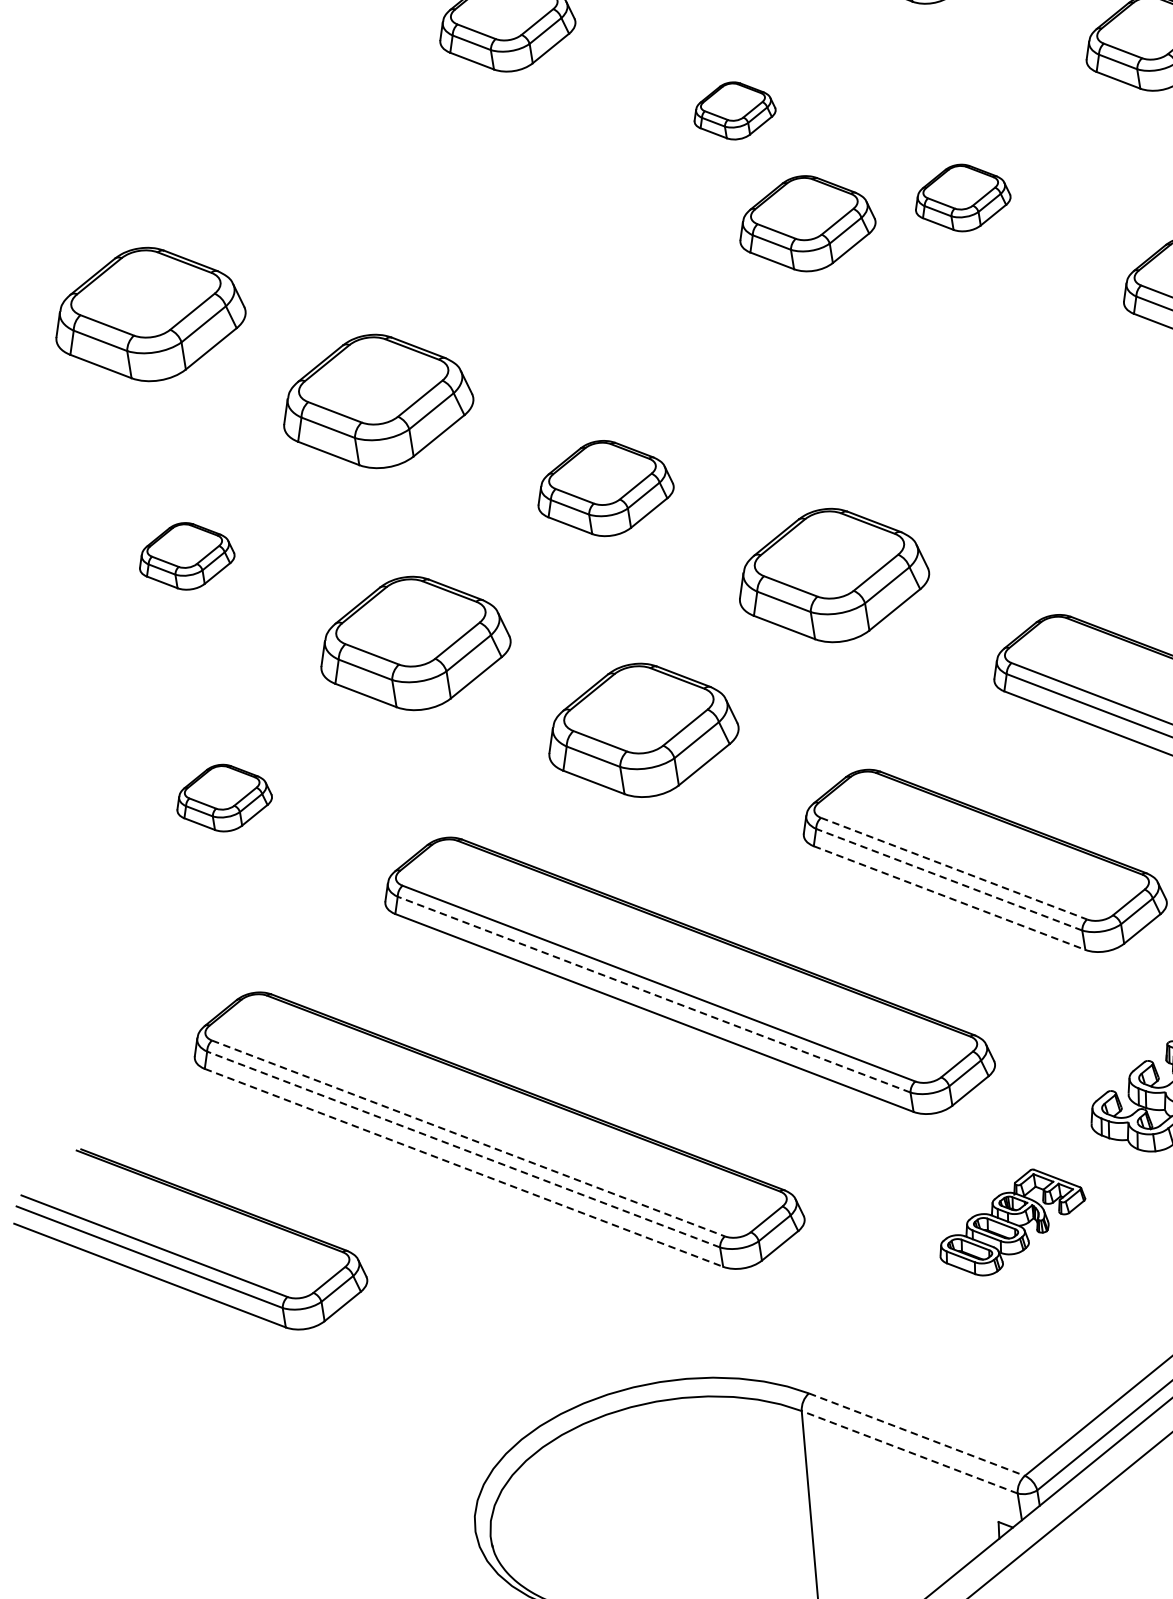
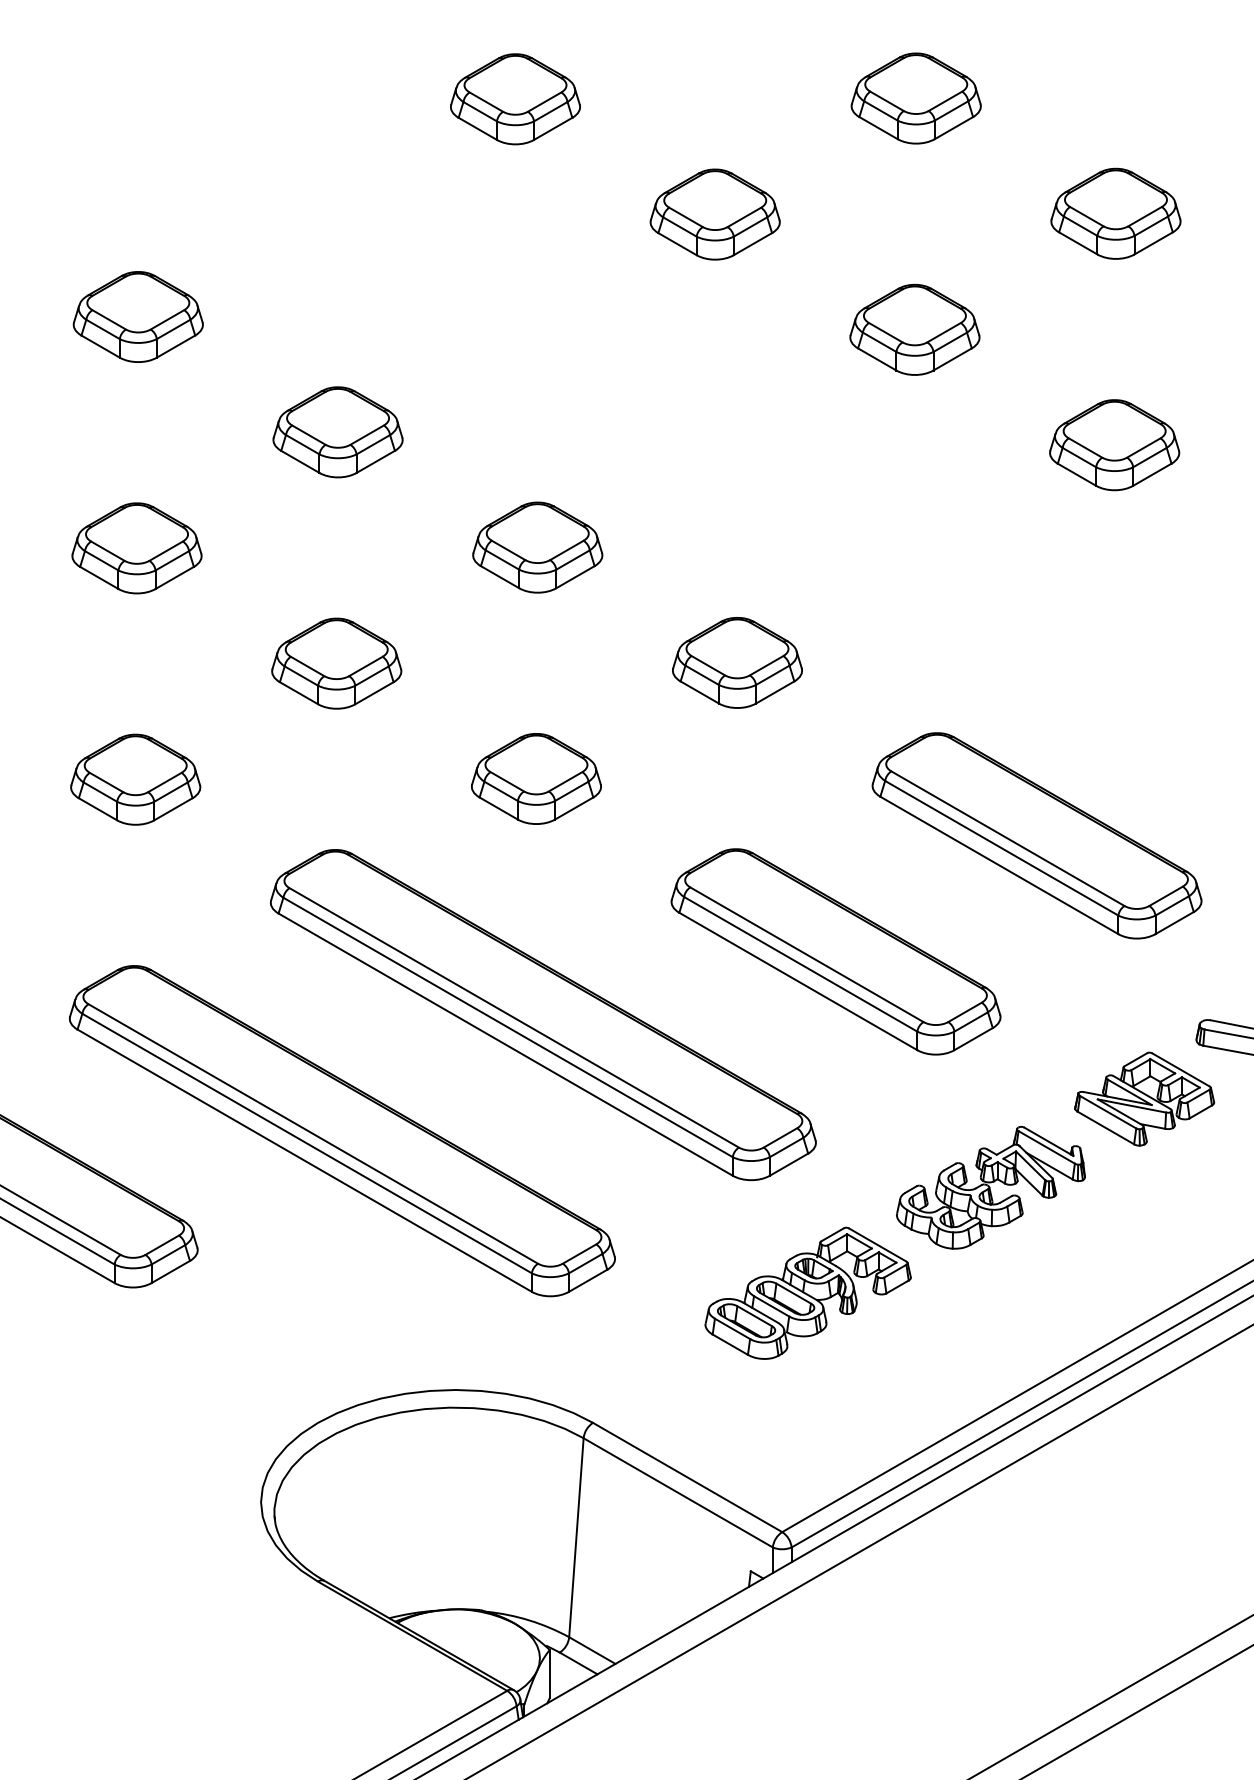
part: (733, 110) -> (714, 214), size x1.67
part: (961, 197) -> (914, 329), size x1.43
part: (806, 223) -> (765, 330), removed
part: (148, 314) -> (137, 316), size x0.71
part: (376, 401) -> (337, 432), size x0.71
part: (185, 556) -> (136, 548), size x1.43
part: (832, 575) -> (737, 662), size x0.71
part: (414, 643) -> (336, 663), size x0.71
part: (642, 729) -> (536, 778), size x0.71
part: (223, 797) -> (135, 779), size x1.43
line: (953, 868) -> (806, 954), dashed -> solid
line: (948, 879) -> (800, 964), dashed -> solid
line: (949, 898) -> (798, 981), dashed -> solid
line: (653, 994) -> (507, 1027), dashed -> solid
line: (468, 1137) -> (313, 1133), dashed -> solid
line: (464, 1149) -> (307, 1143), dashed -> solid
line: (464, 1167) -> (305, 1160), dashed -> solid
part: (1011, 1221) -> (807, 1292), size x1.43
line: (917, 1434) -> (688, 1477), dashed -> solid
line: (908, 1452) -> (677, 1492), dashed -> solid

